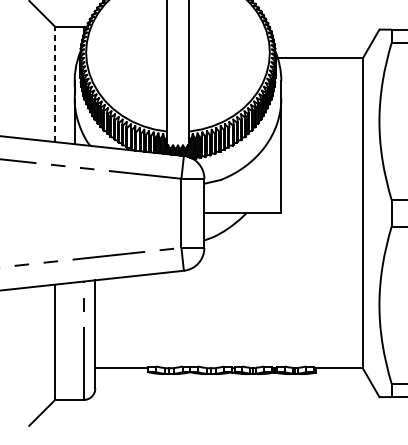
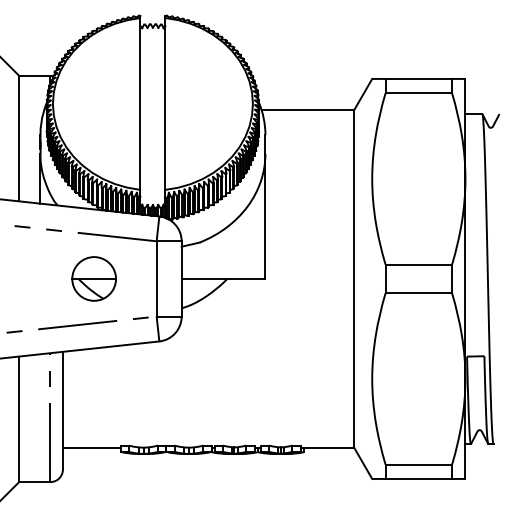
line: (55, 84) -> (19, 138), dashed -> solid
part: (123, 212) -> (93, 278), added

